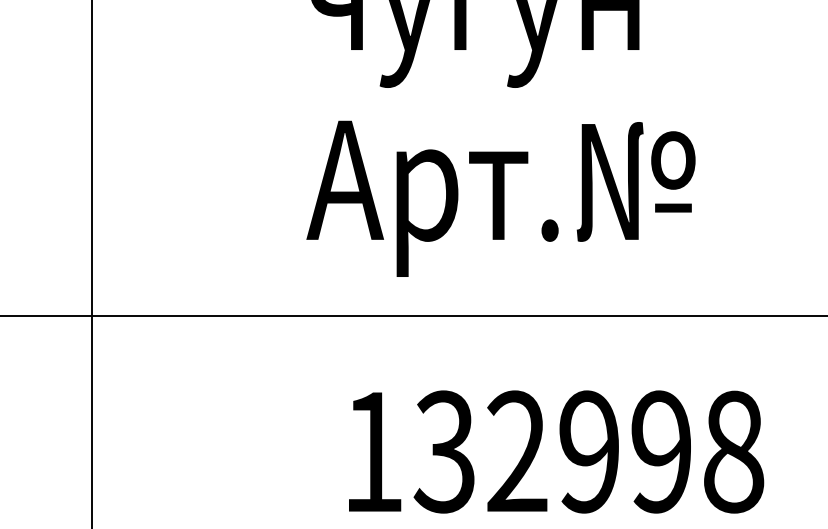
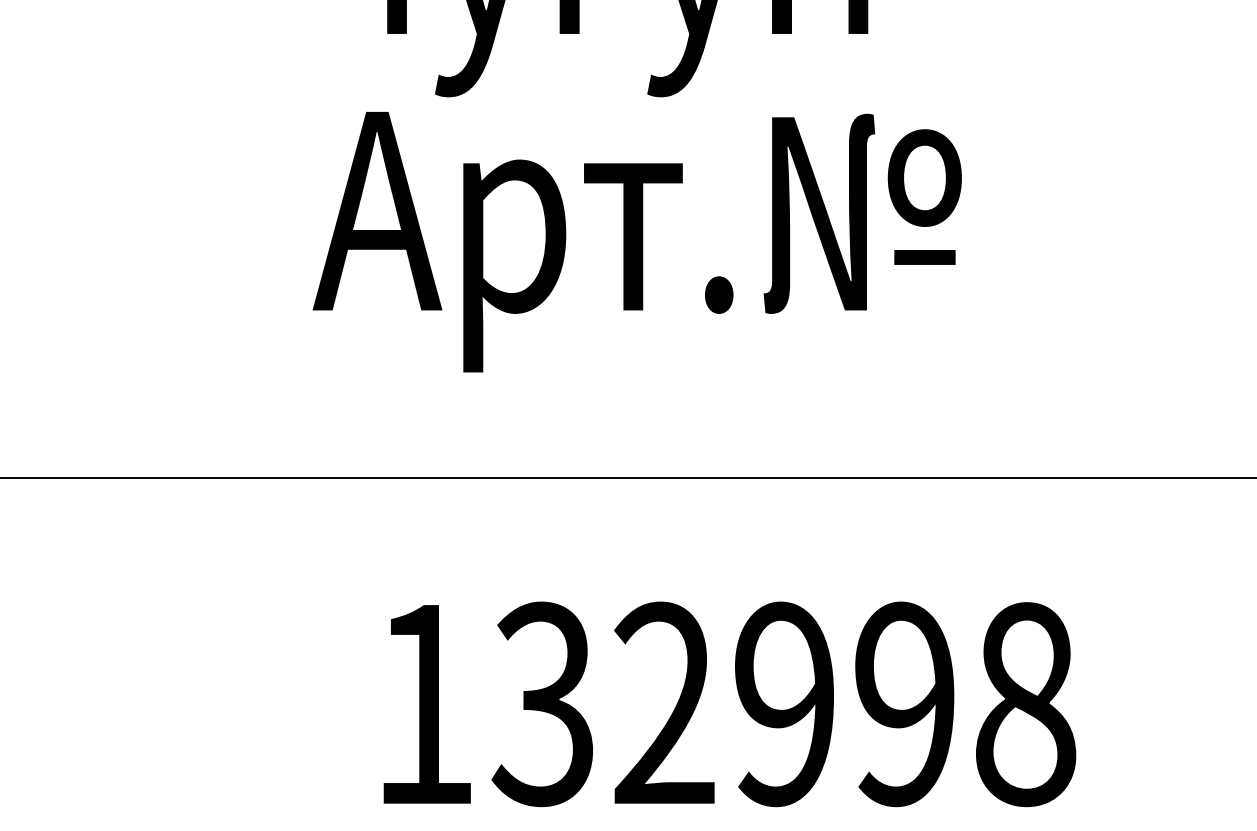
text: (500, 198) -> (636, 241), moved

